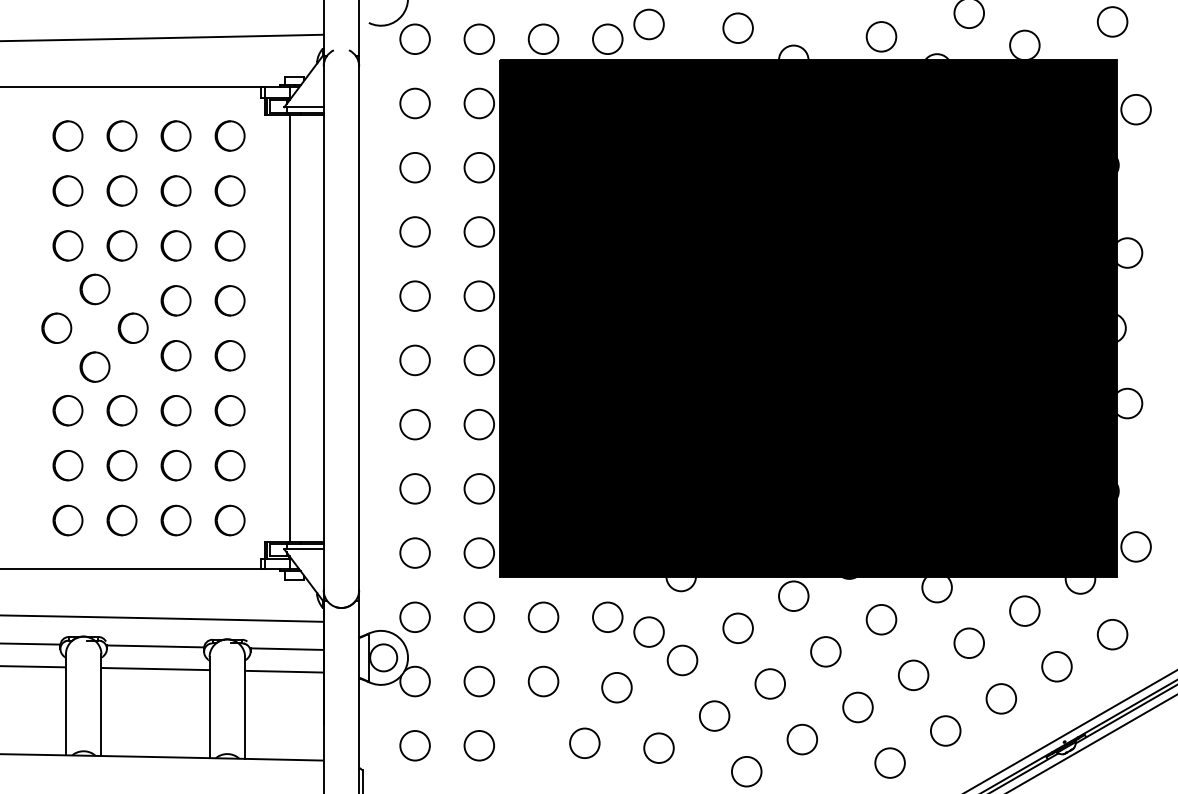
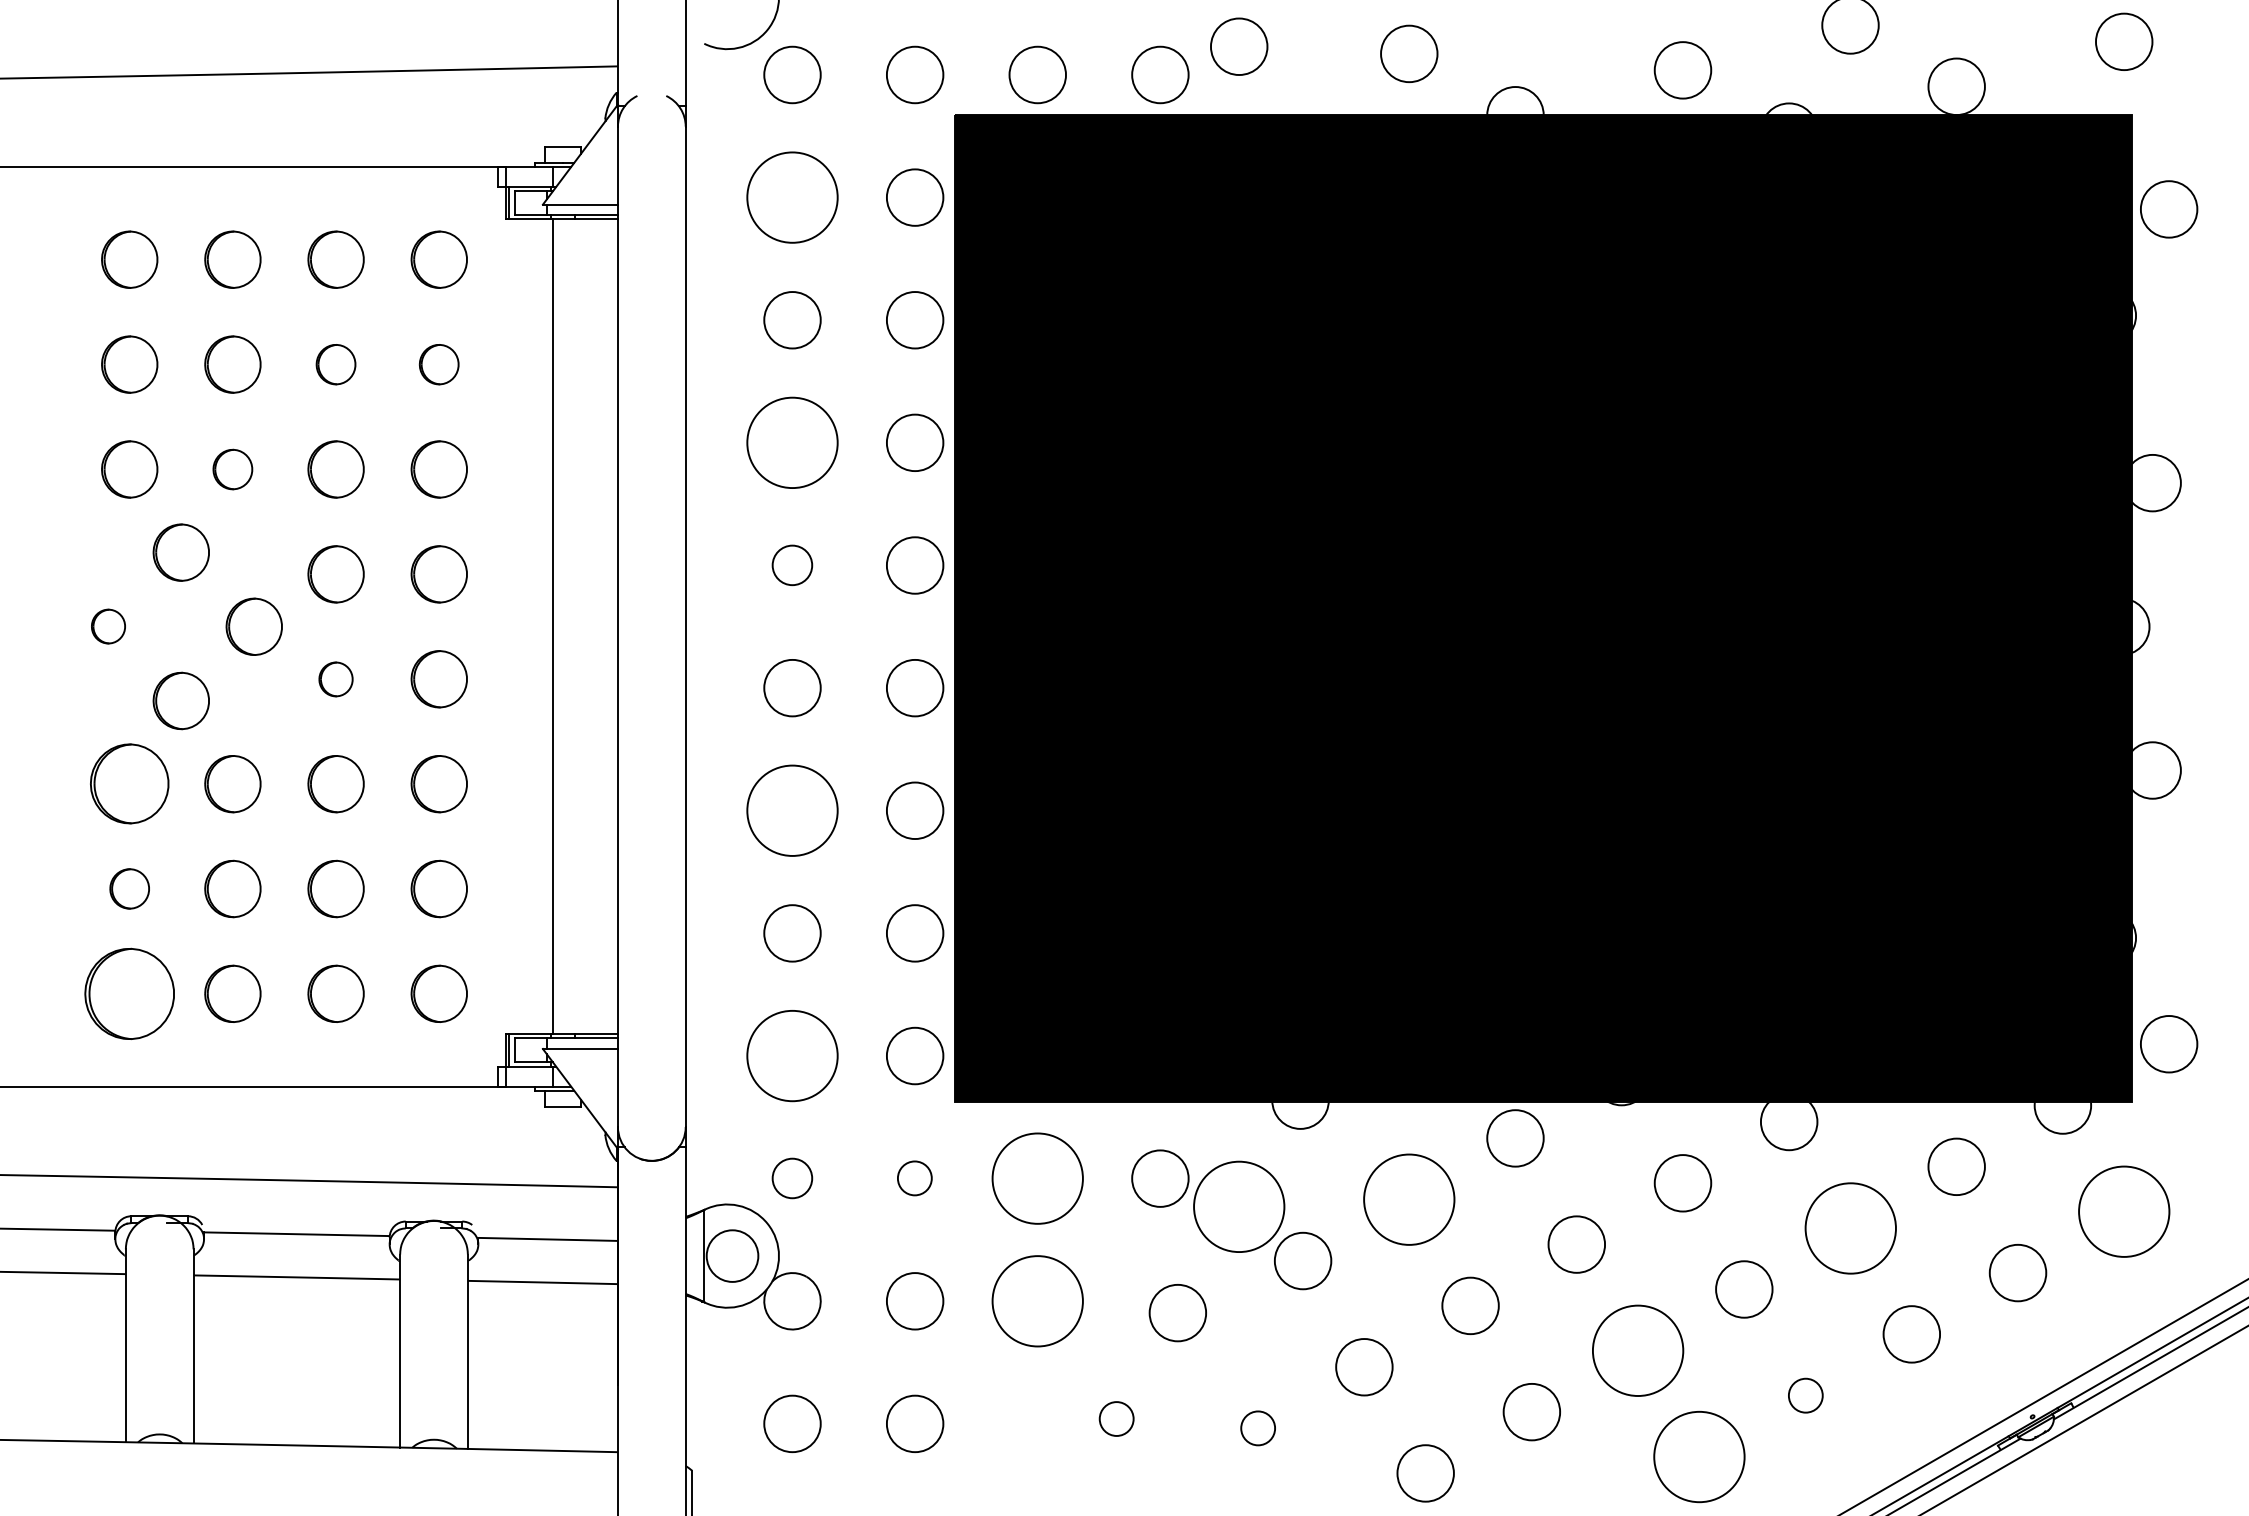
circle: (414, 103) -> (791, 197), size x1.6
part: (175, 190) -> (335, 363), size x0.7
part: (229, 190) -> (438, 363), size x0.7
circle: (414, 231) -> (791, 442), size x1.6
part: (121, 245) -> (231, 468), size x0.7
circle: (414, 295) -> (791, 564), size x0.7
part: (56, 327) -> (107, 625), size x0.6
part: (175, 355) -> (335, 678), size x0.6
part: (67, 410) -> (128, 783), size x1.4
circle: (414, 424) -> (791, 810), size x1.6
part: (67, 465) -> (128, 888), size x0.7
part: (67, 520) -> (128, 993), size x1.6
circle: (414, 552) -> (791, 1054), size x1.6
circle: (414, 616) -> (791, 1177), size x0.7
circle: (478, 616) -> (913, 1177), size x0.6
circle: (543, 617) -> (1037, 1179), size x1.6
circle: (737, 628) -> (1408, 1200), size x1.6
circle: (648, 631) -> (1238, 1205), size x1.6
circle: (1112, 634) -> (2124, 1211), size x1.6
circle: (968, 642) -> (1849, 1226), size x1.6
circle: (543, 681) -> (1037, 1301), size x1.6
circle: (857, 707) -> (1637, 1350), size x1.6
circle: (945, 730) -> (1805, 1394), size x0.6
circle: (584, 742) -> (1115, 1417), size x0.6
circle: (658, 747) -> (1257, 1427), size x0.6
circle: (889, 762) -> (1698, 1455), size x1.6

